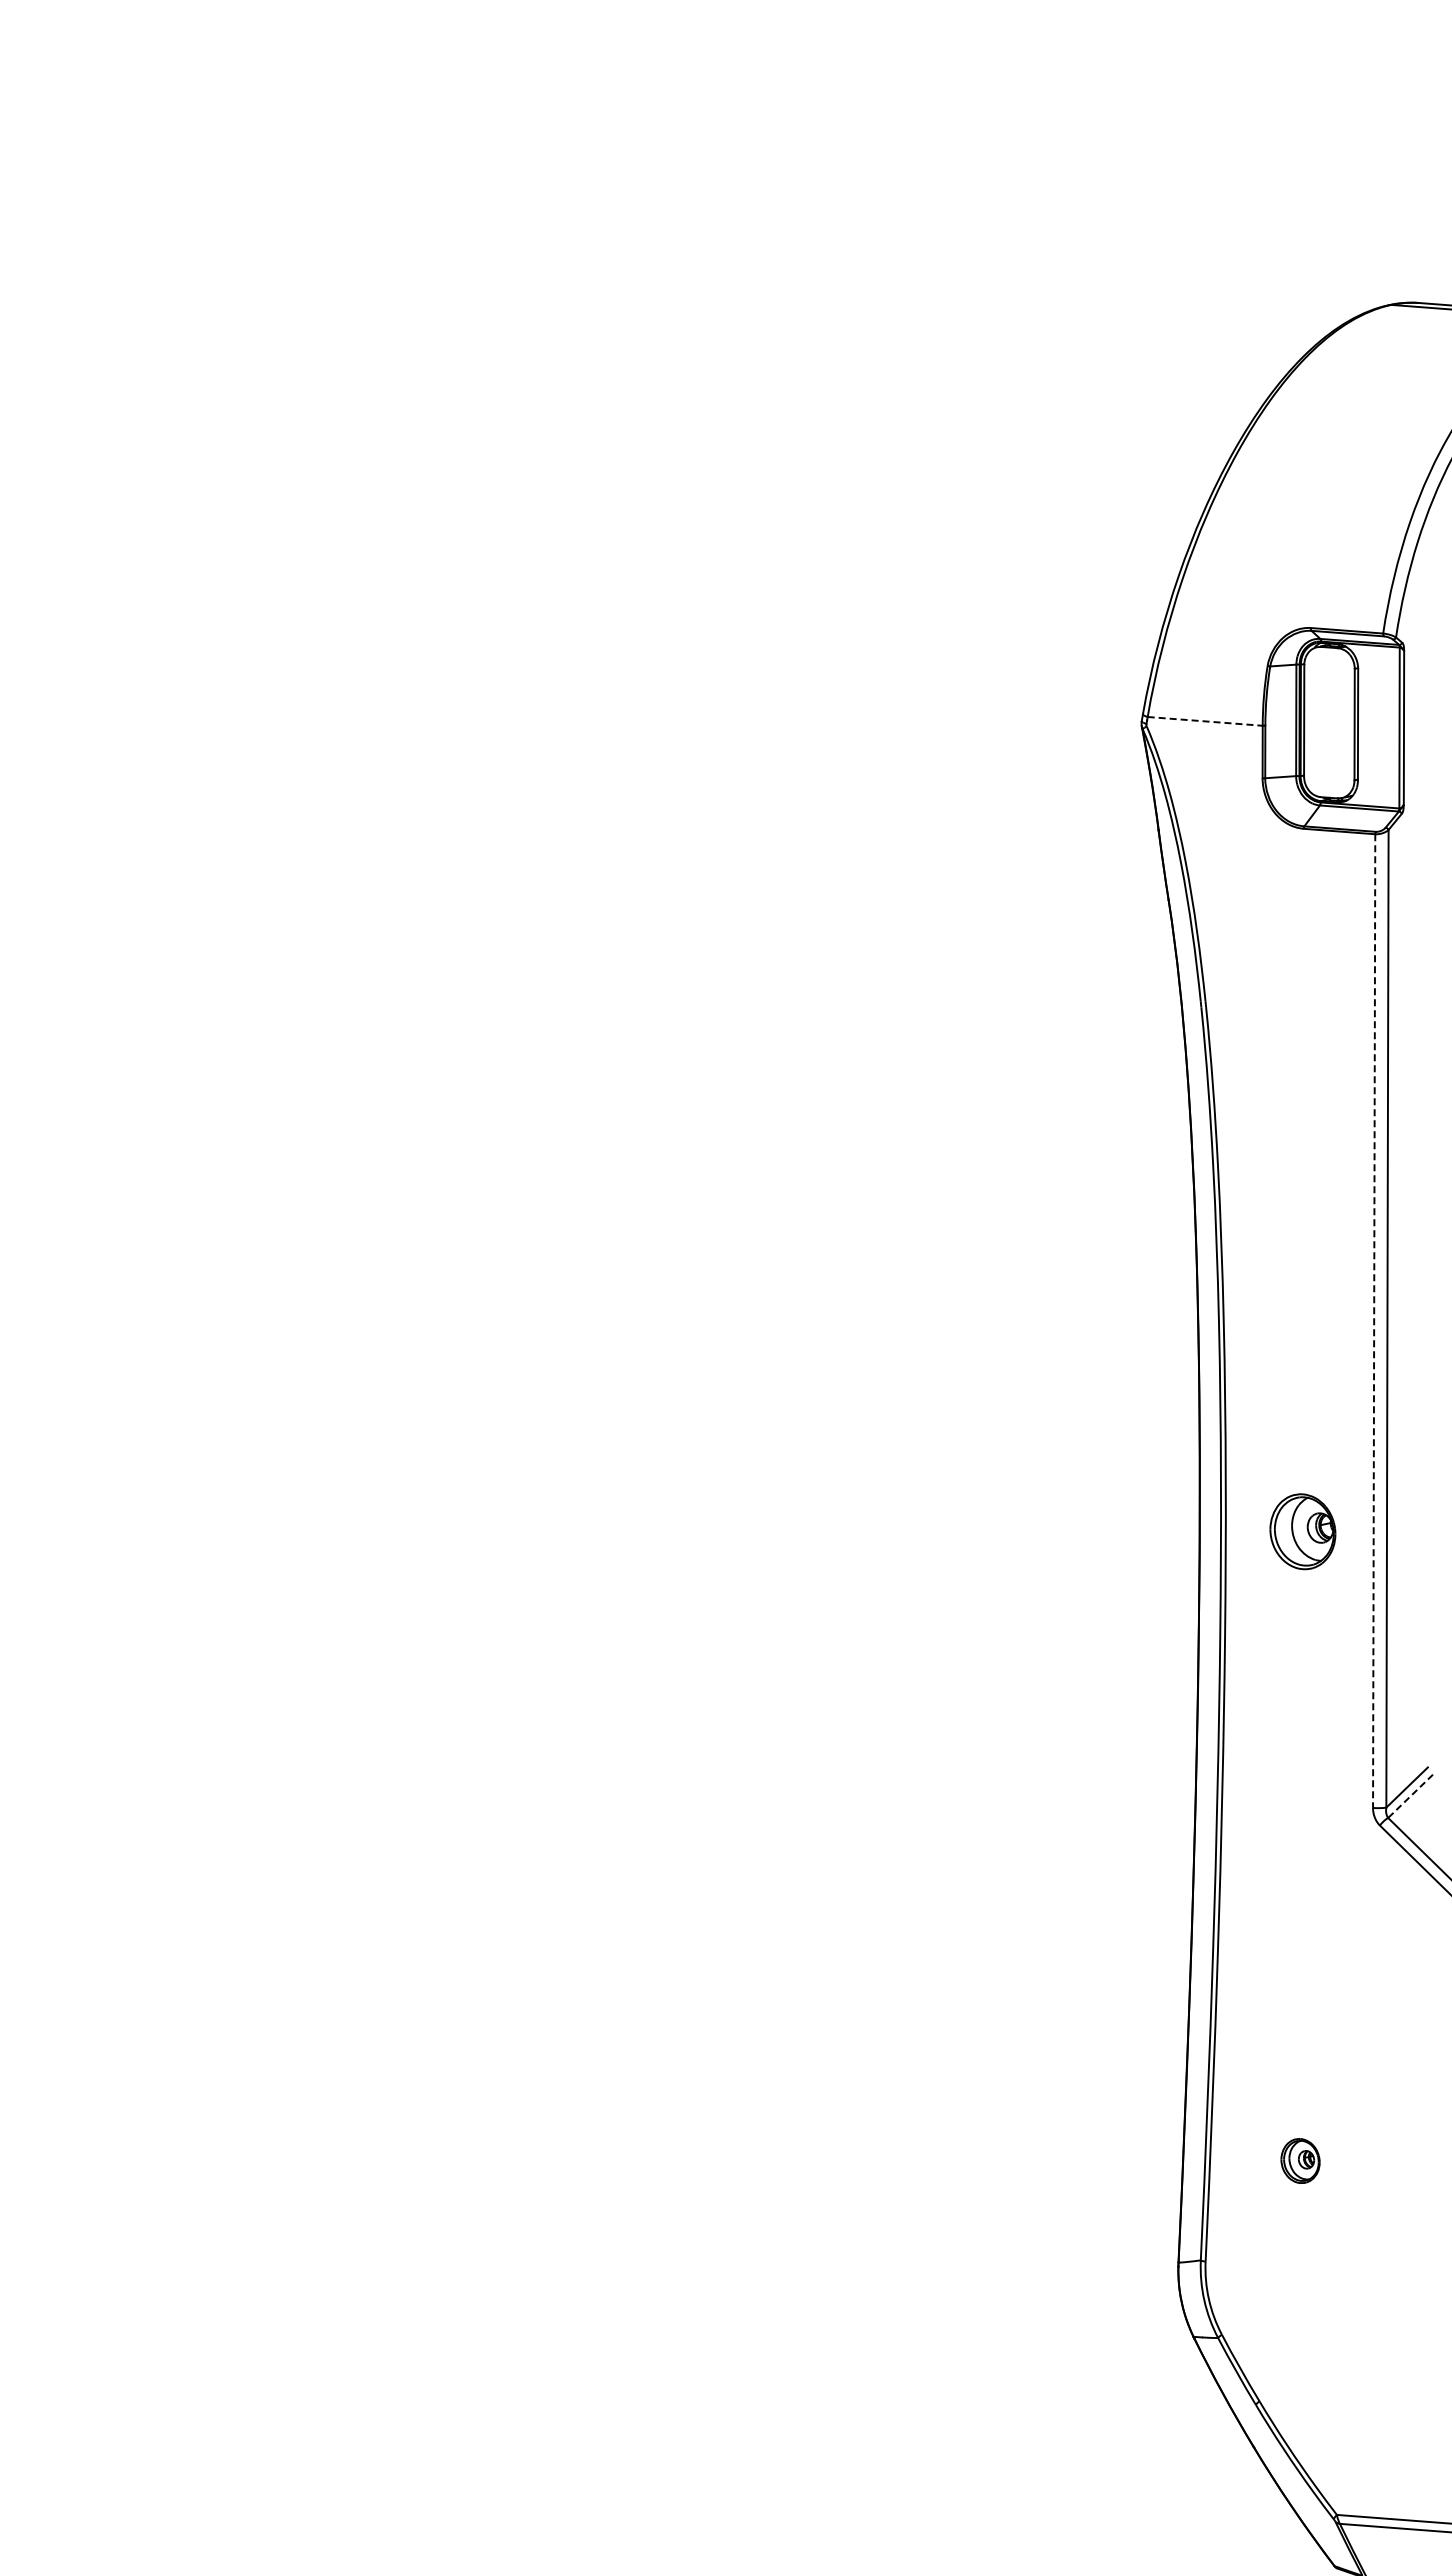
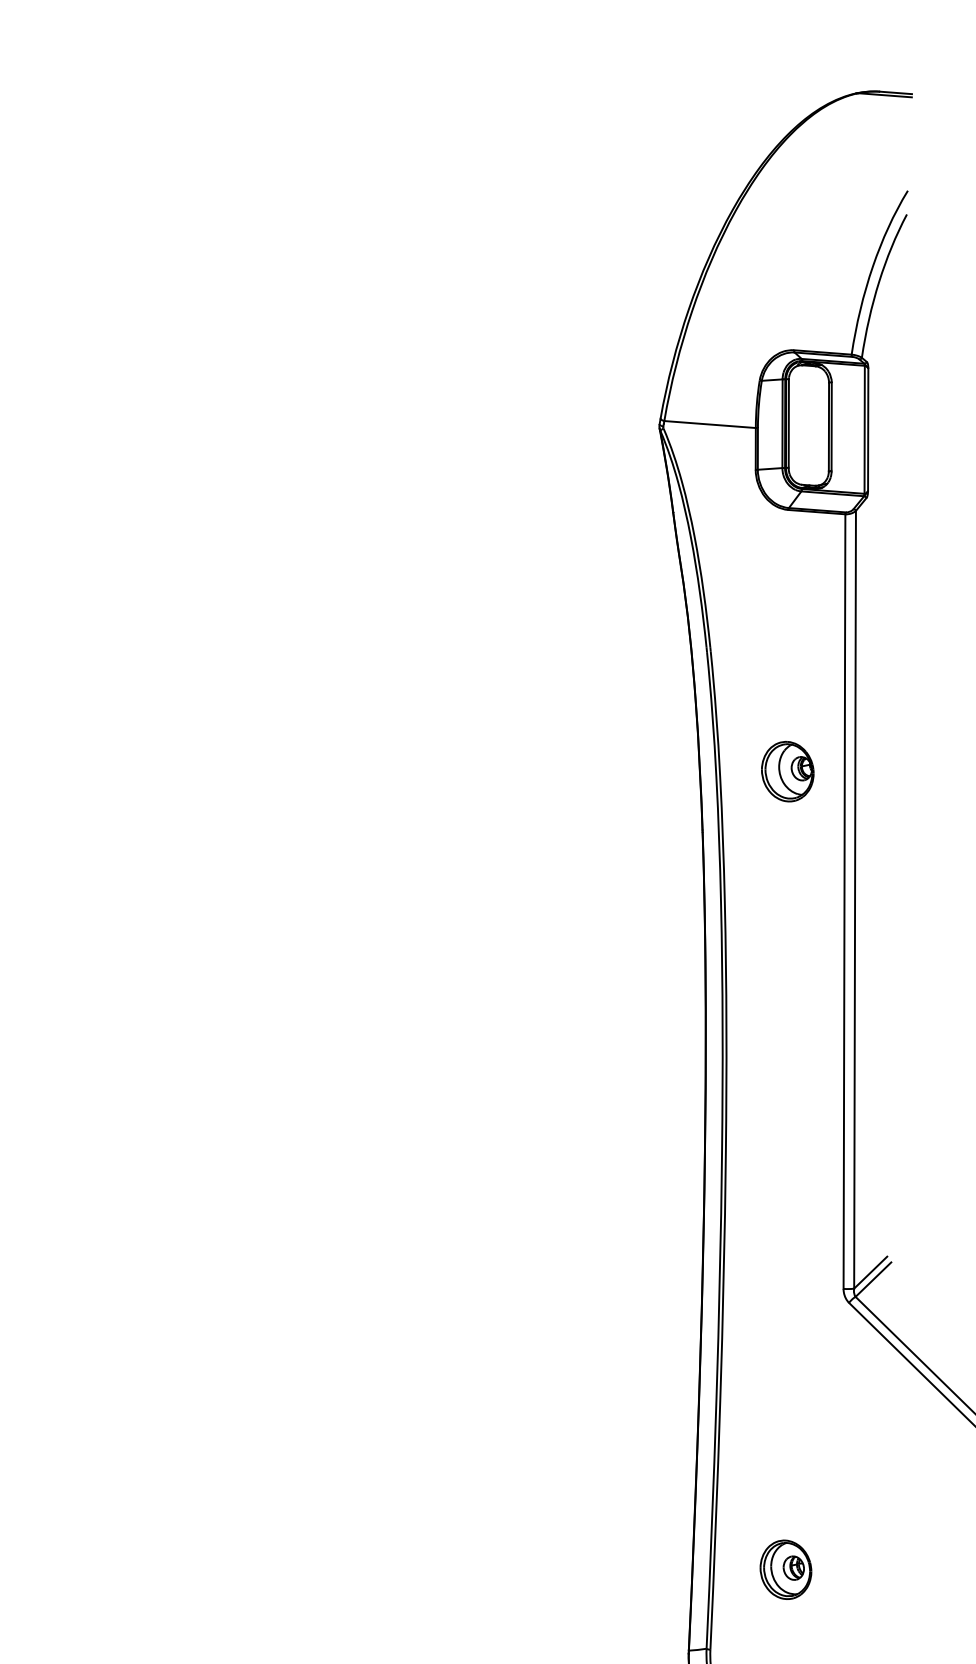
line: (1205, 721) -> (710, 424), dashed -> solid
line: (1374, 1321) -> (844, 901), dashed -> solid
part: (1302, 1531) -> (787, 771), moved
line: (1410, 1796) -> (873, 1279), dashed -> solid
part: (1300, 2160) -> (785, 1569), size x1.67

